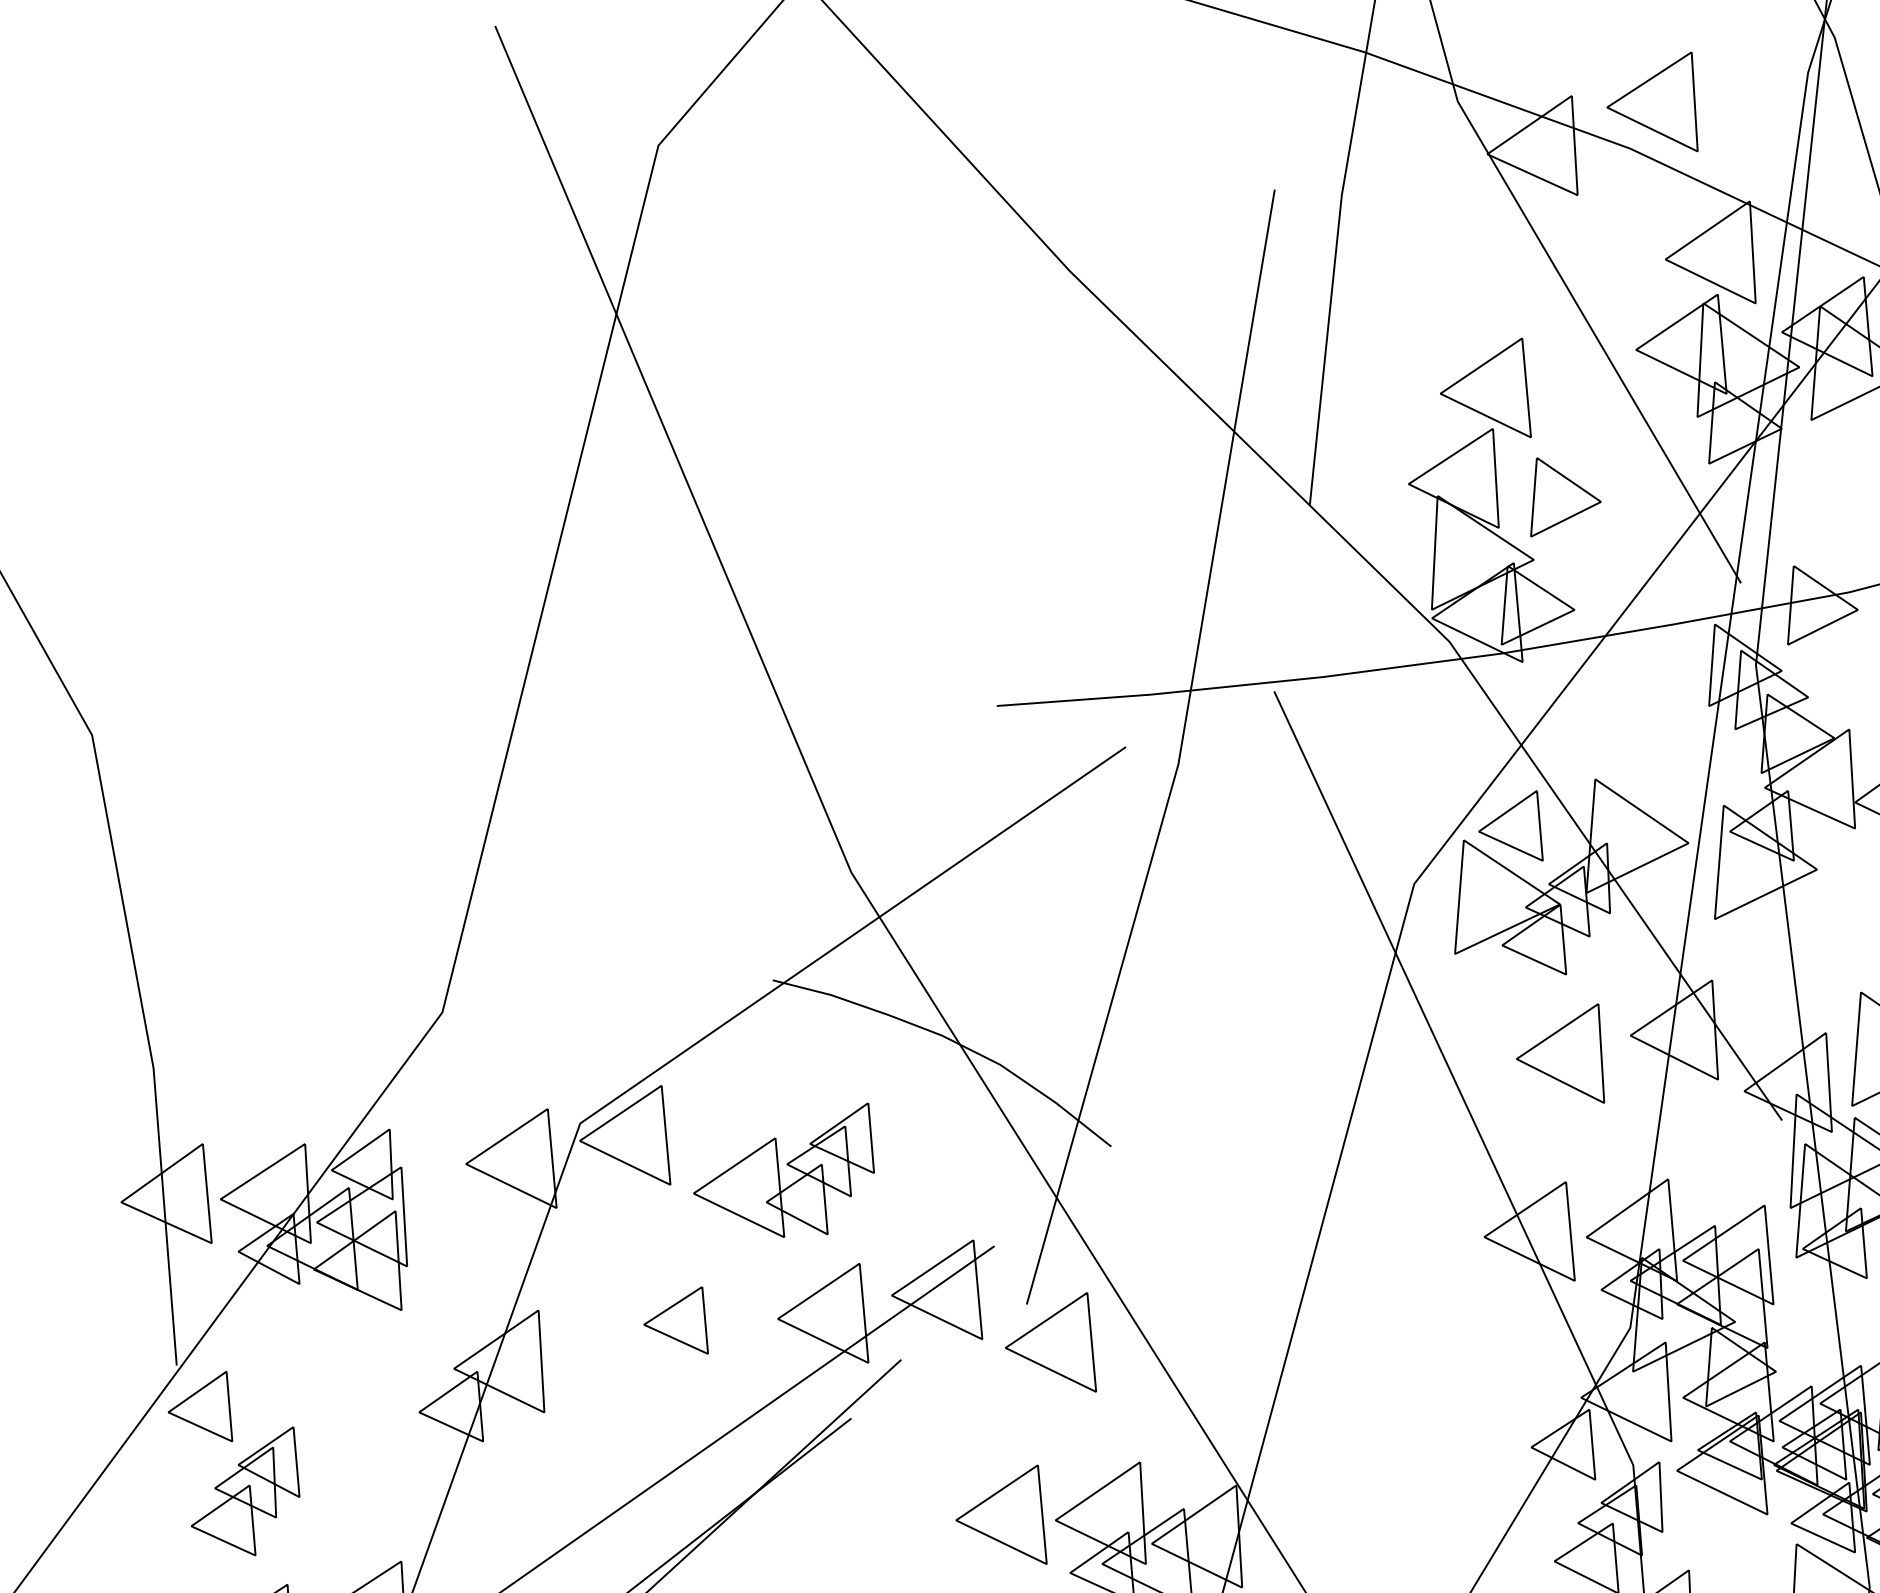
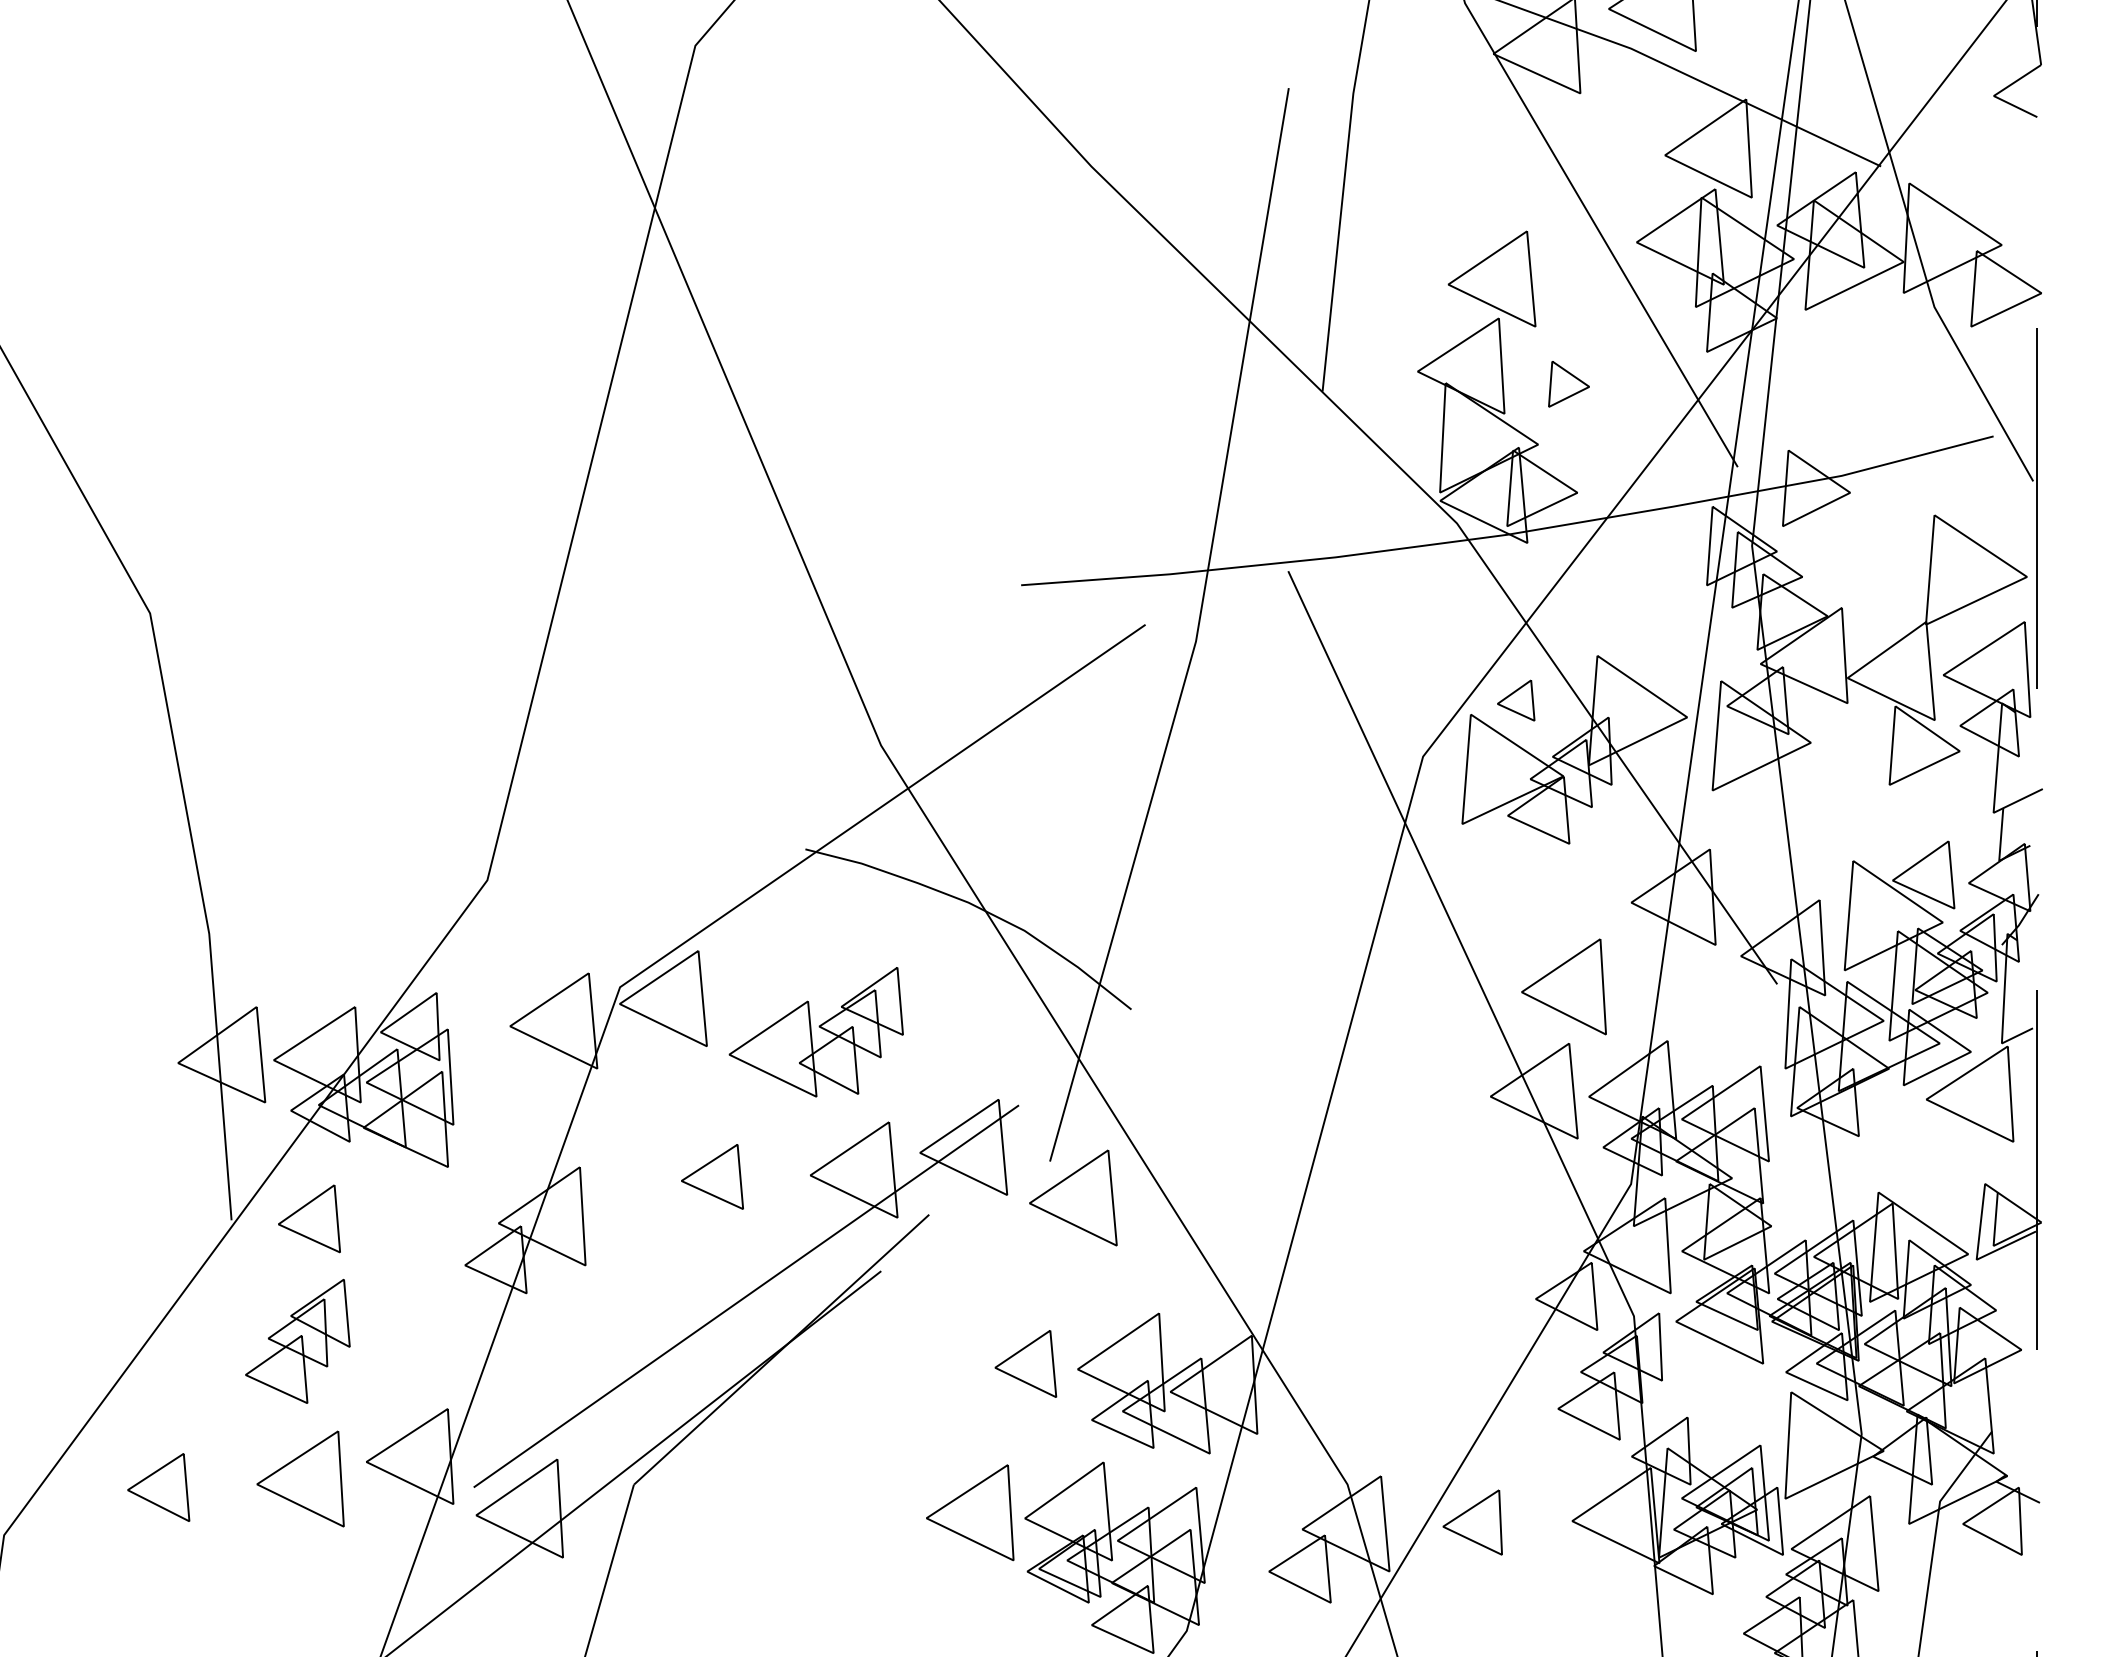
part: (1565, 496) -> (1568, 383), size x0.6
part: (1510, 825) -> (1515, 700), size x0.6
part: (1560, 1053) -> (1563, 986), moved
part: (200, 1406) -> (309, 1218), moved
part: (1001, 1514) -> (1025, 1363), size x0.7

